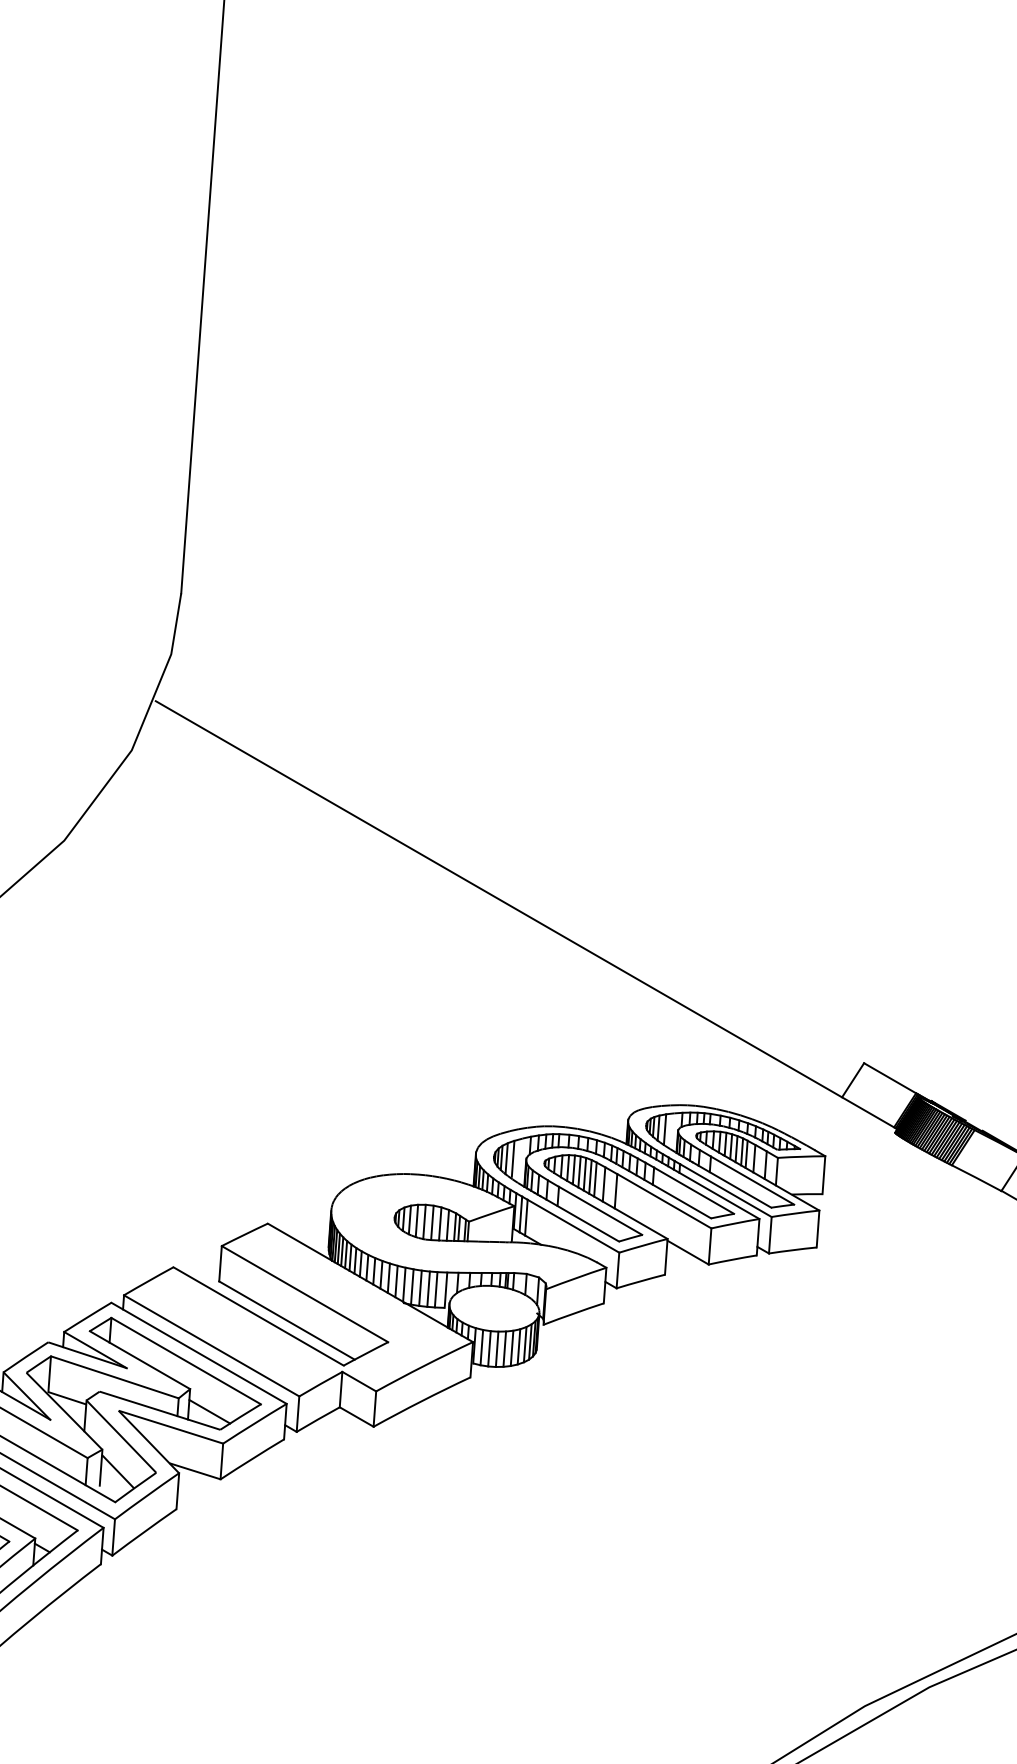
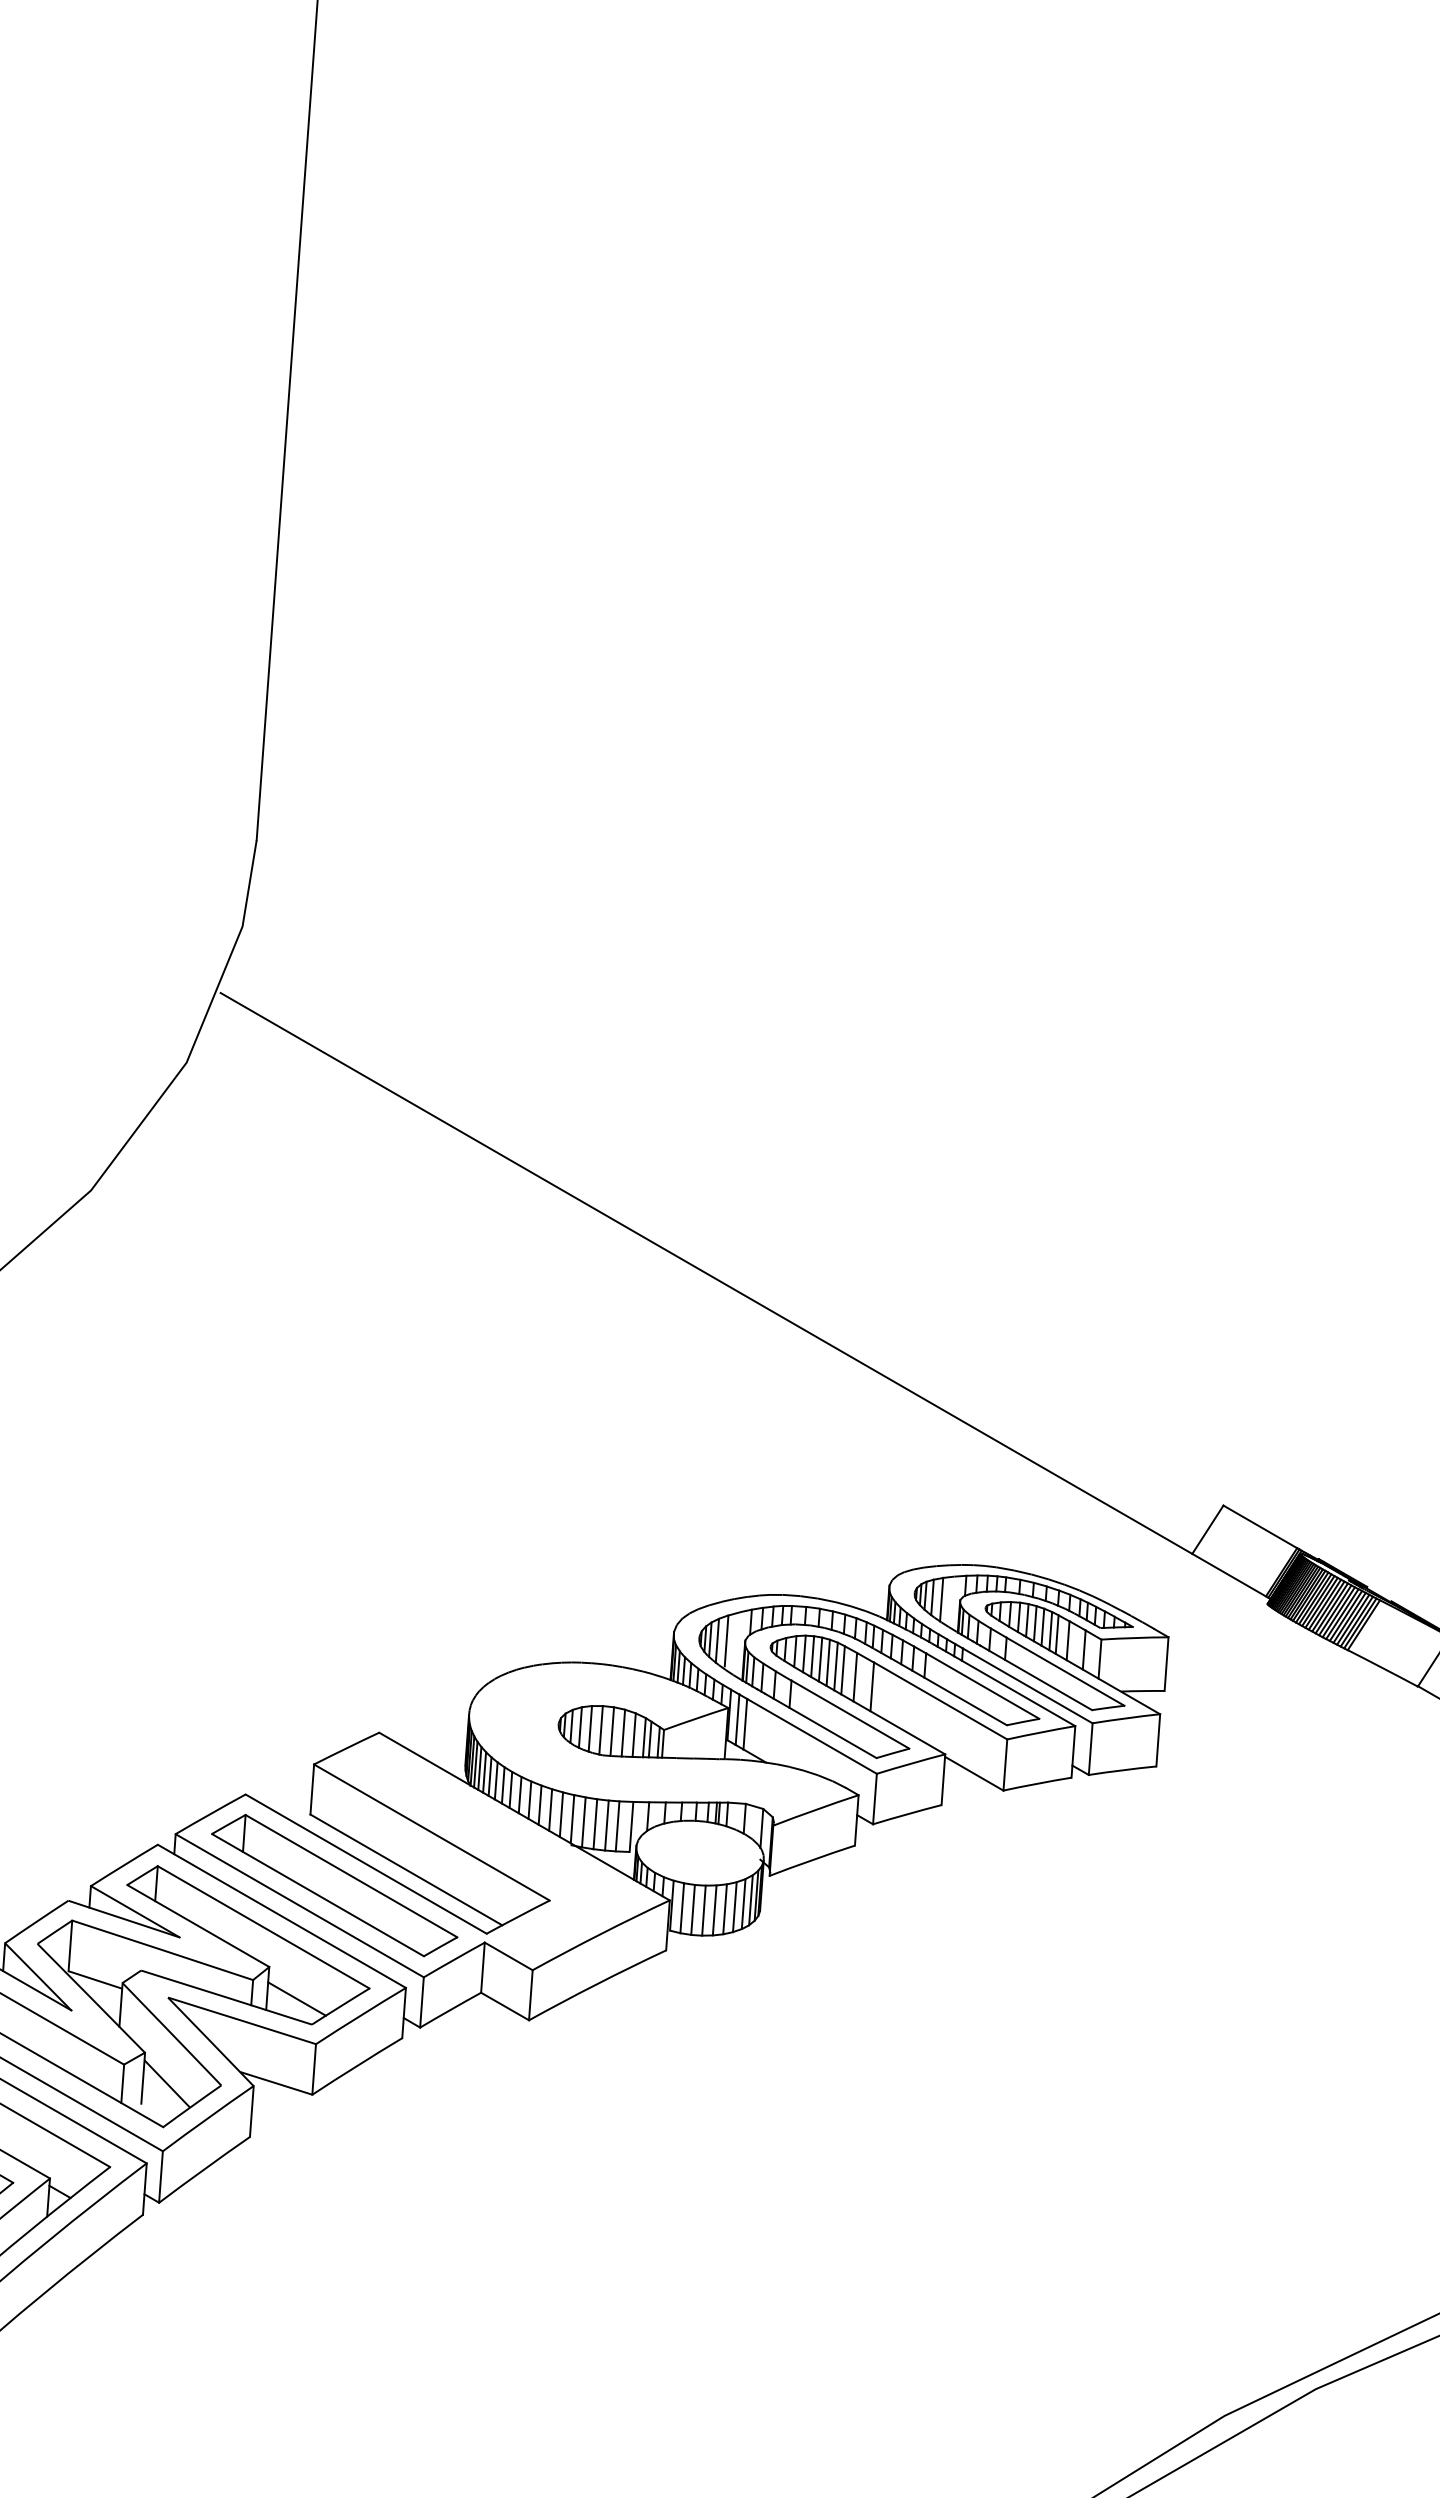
part: (236, 1331) -> (334, 1885), added

